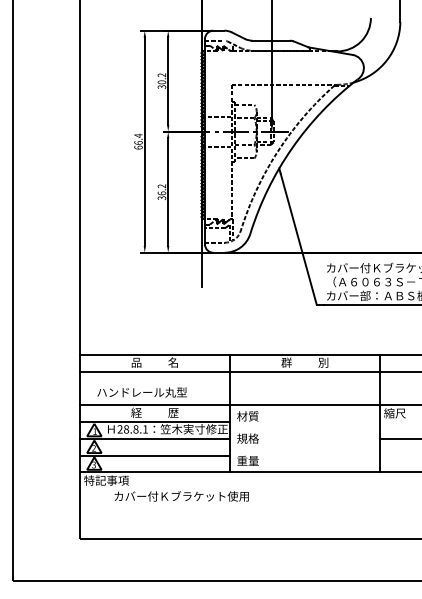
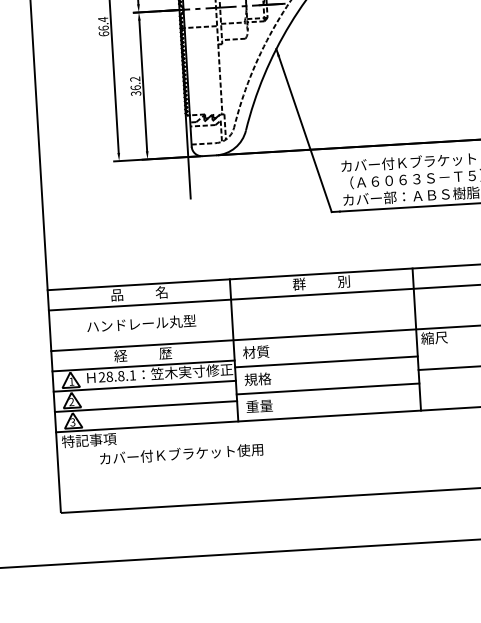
text: (141, 392) -> (140, 323), moved
line: (304, 427) -> (325, 361), added
line: (304, 450) -> (327, 389), added

